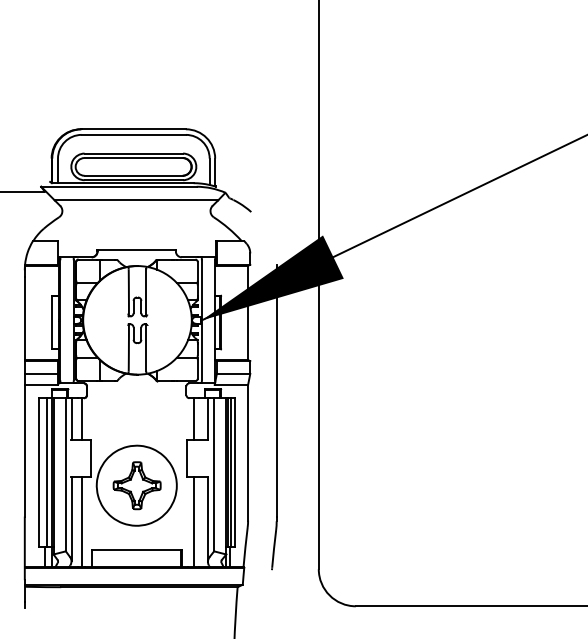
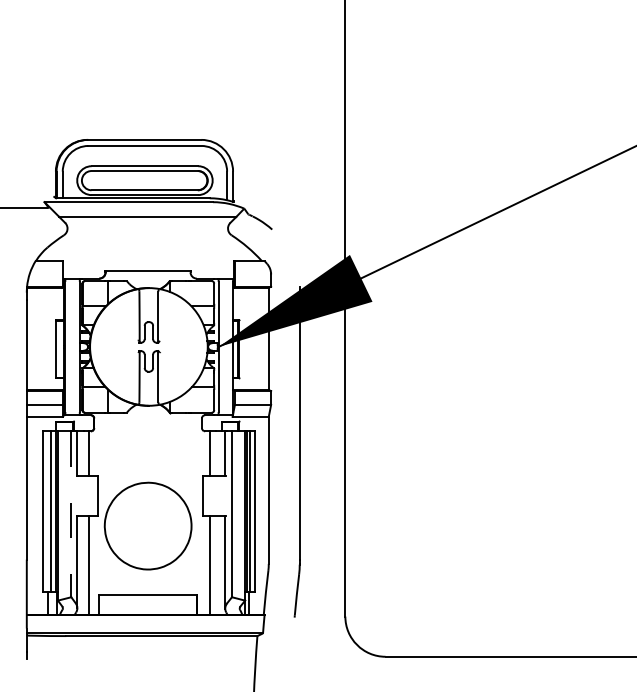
line: (65, 474) -> (70, 513), solid -> dashed
part: (136, 485) -> (147, 525), removed

